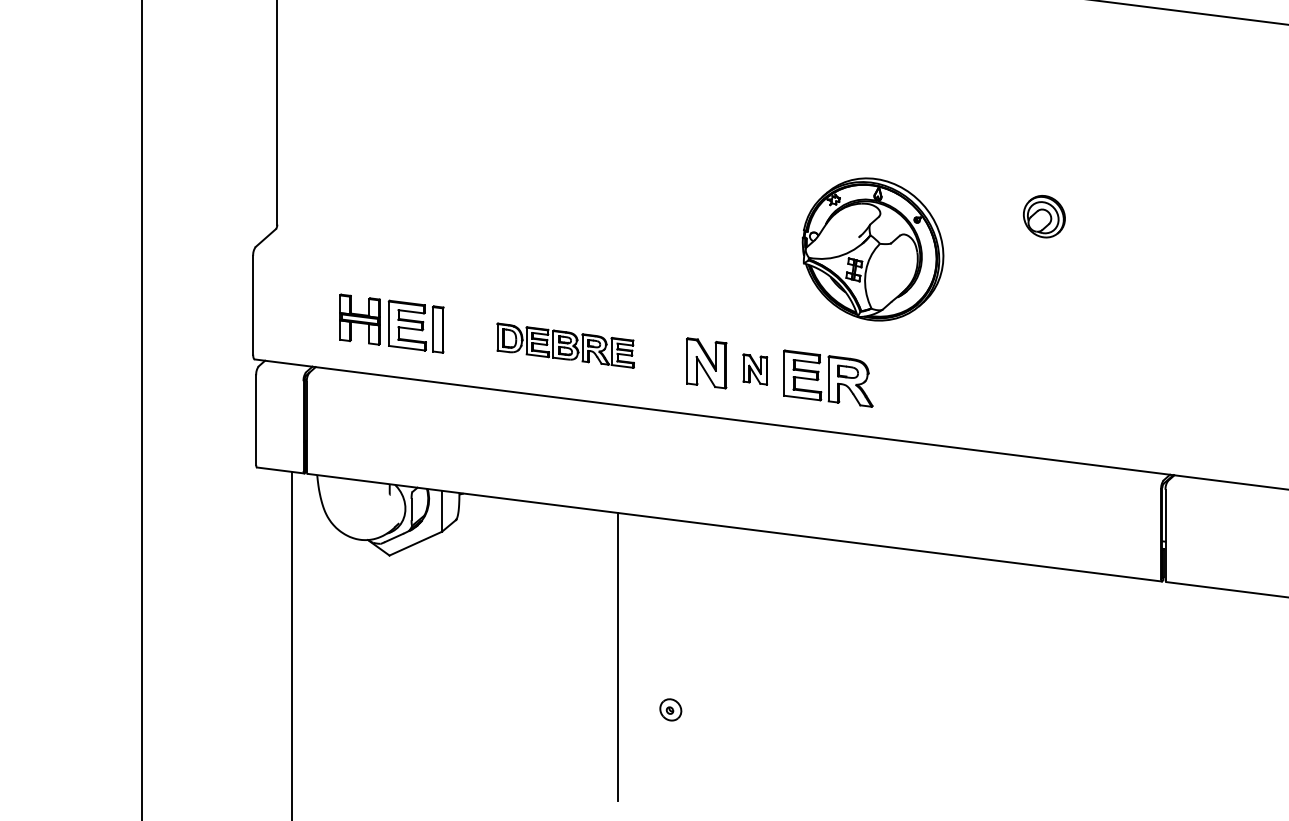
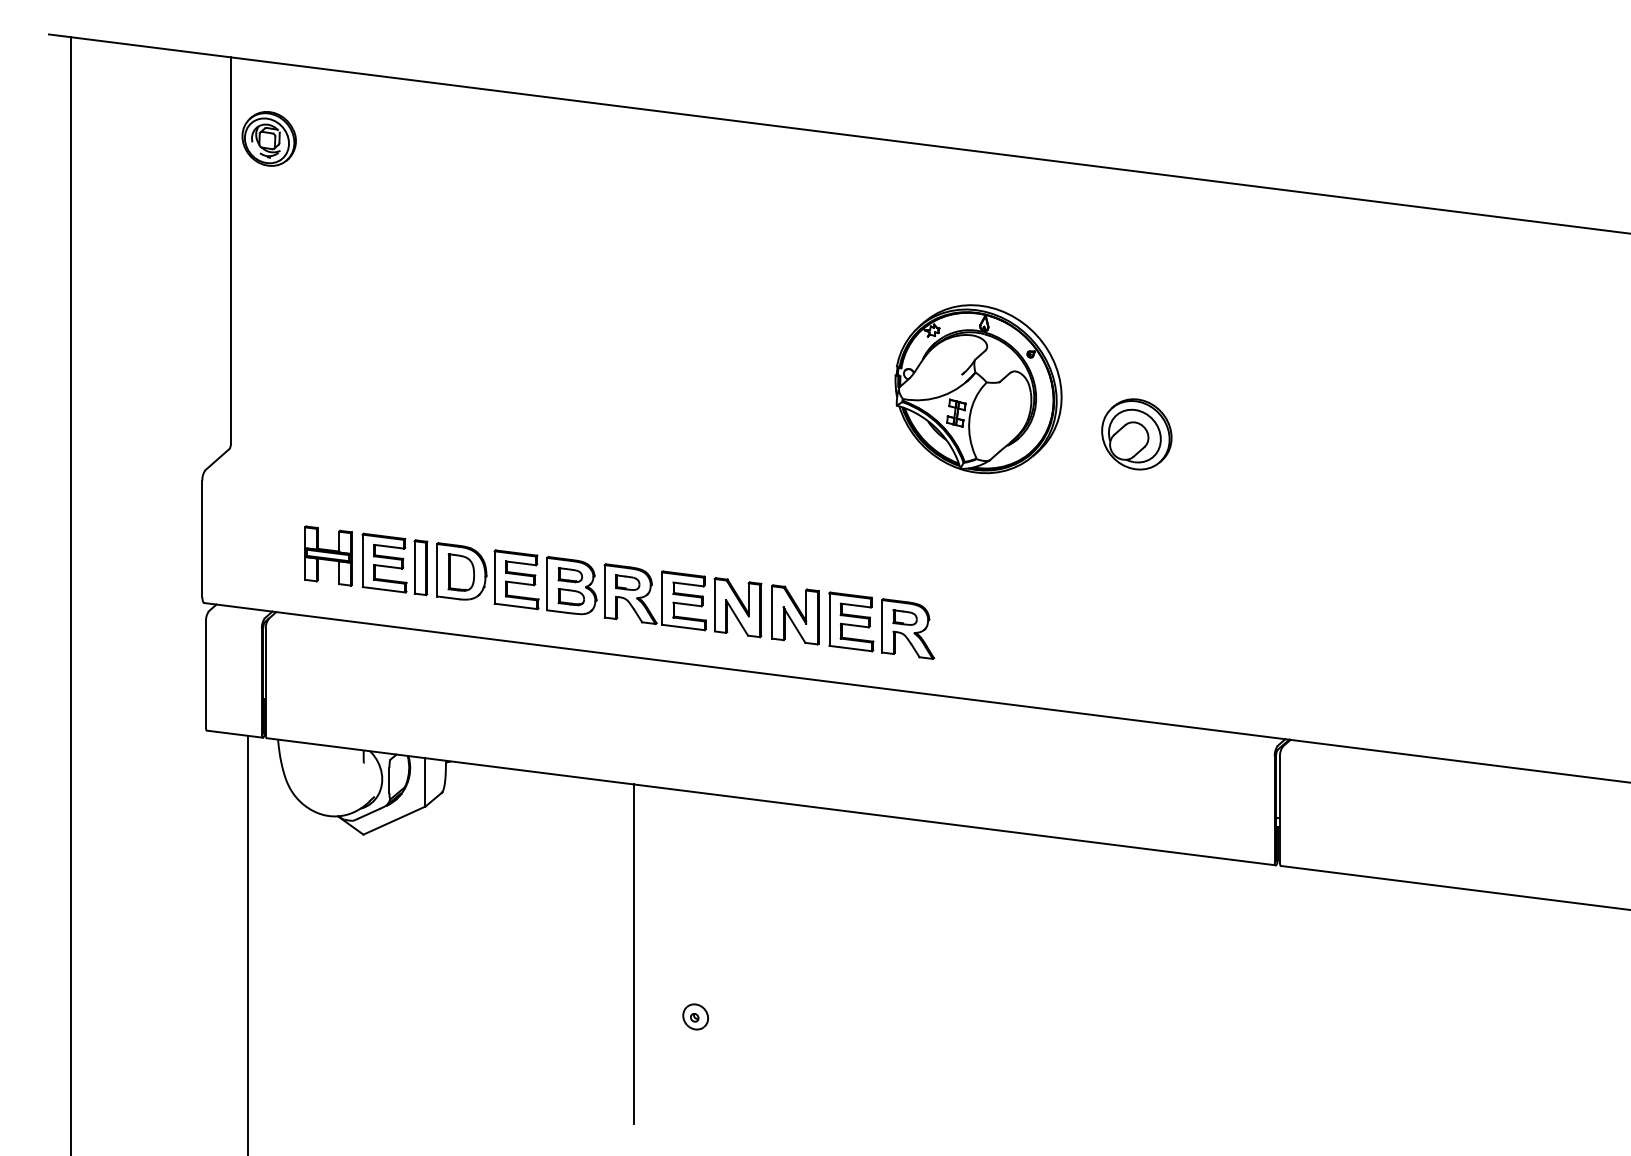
part: (1044, 216) -> (1136, 434), size x1.43
part: (873, 249) -> (978, 389), moved
part: (565, 345) -> (571, 586), size x1.67
part: (755, 369) -> (795, 614), size x1.67

